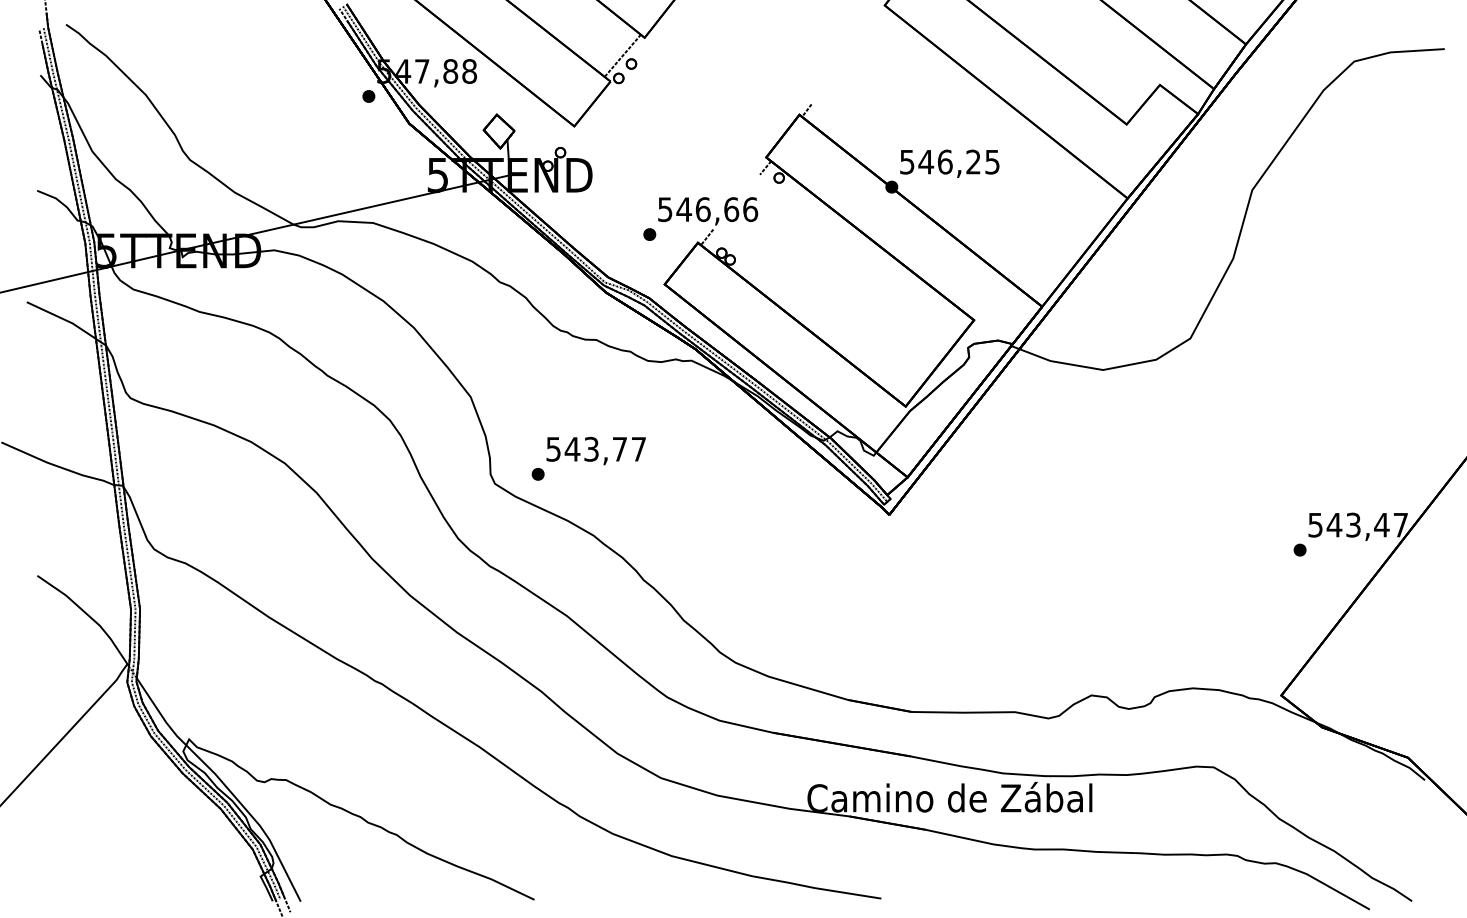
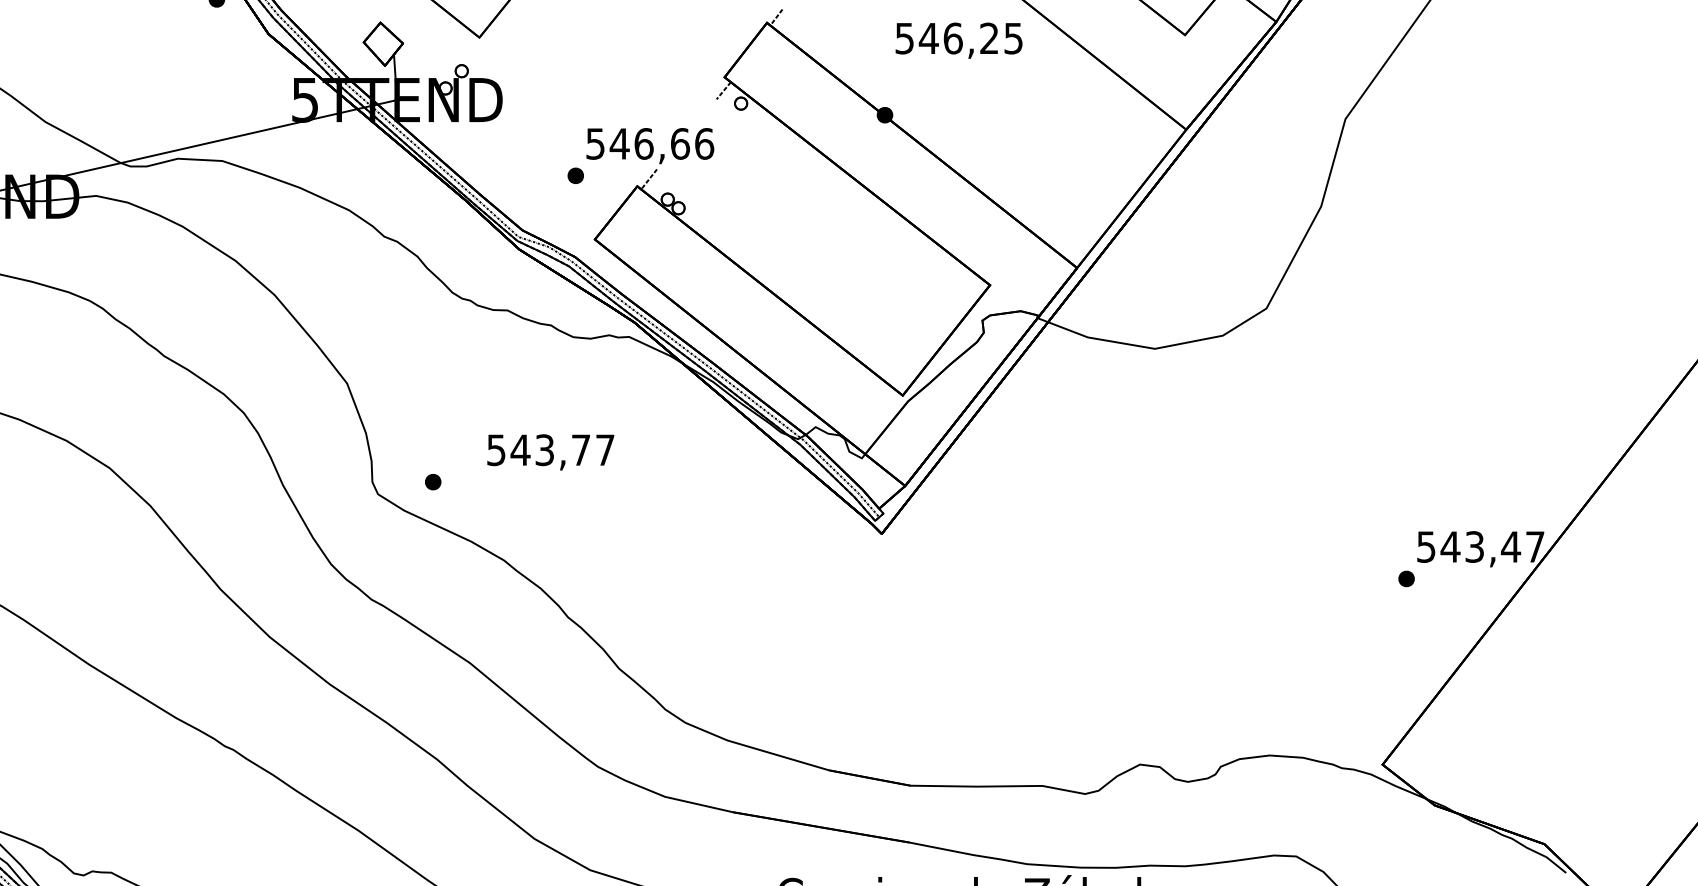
text: (949, 163) -> (958, 40), moved
text: (595, 450) -> (549, 451), moved

